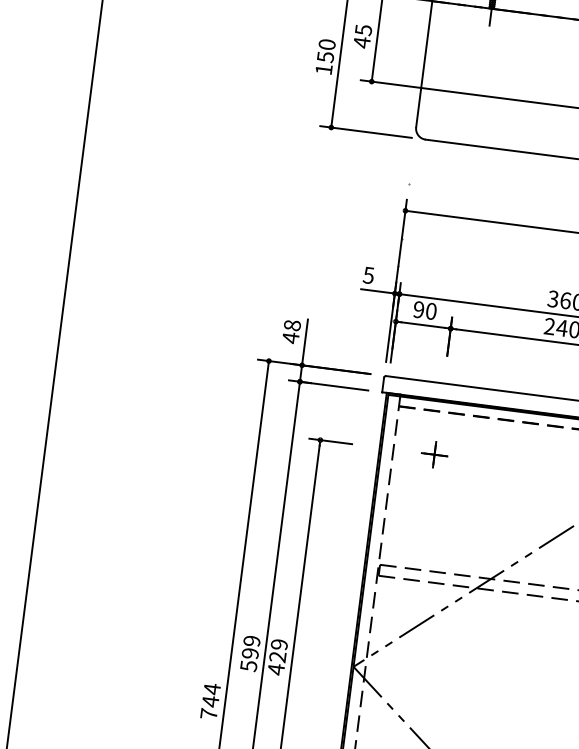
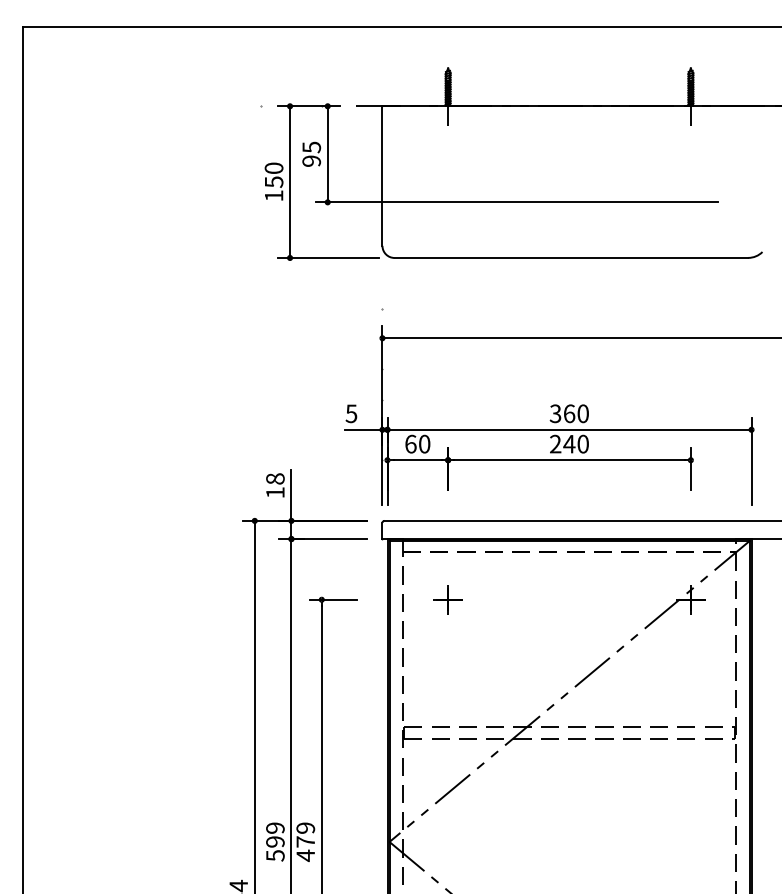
text: (361, 42) -> (311, 161), 45 -> 95
text: (418, 309) -> (410, 443), 90 -> 60
text: (290, 337) -> (275, 492), 48 -> 18
text: (277, 656) -> (305, 841), 429 -> 479

